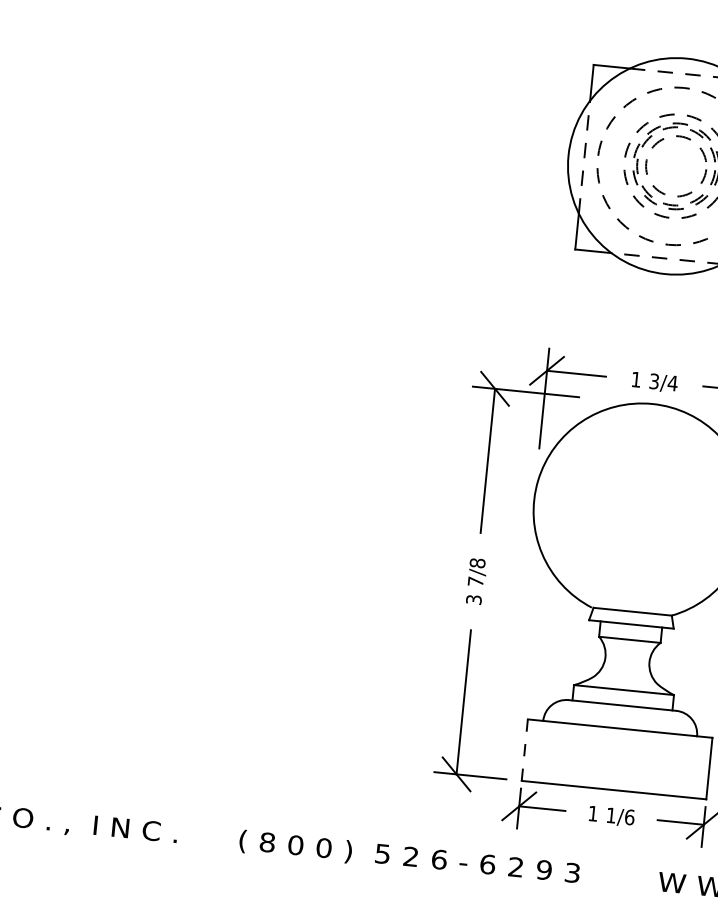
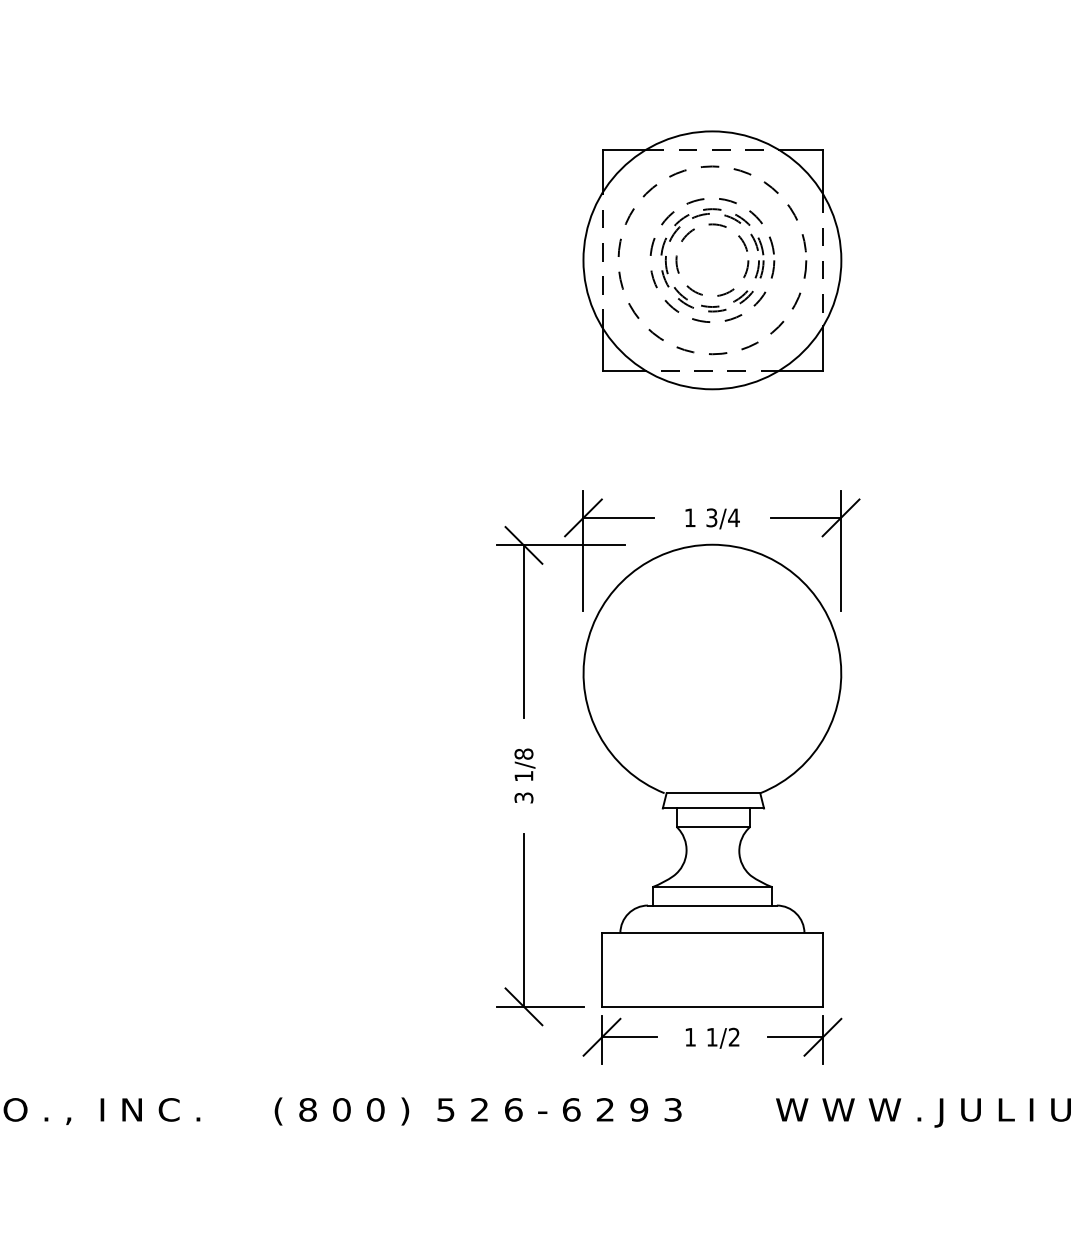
text: (475, 581) -> (523, 776), 7/8 -> 1/8
line: (524, 750) -> (601, 970), dashed -> solid
text: (630, 816) -> (734, 1036), 1/6 -> 1/2

